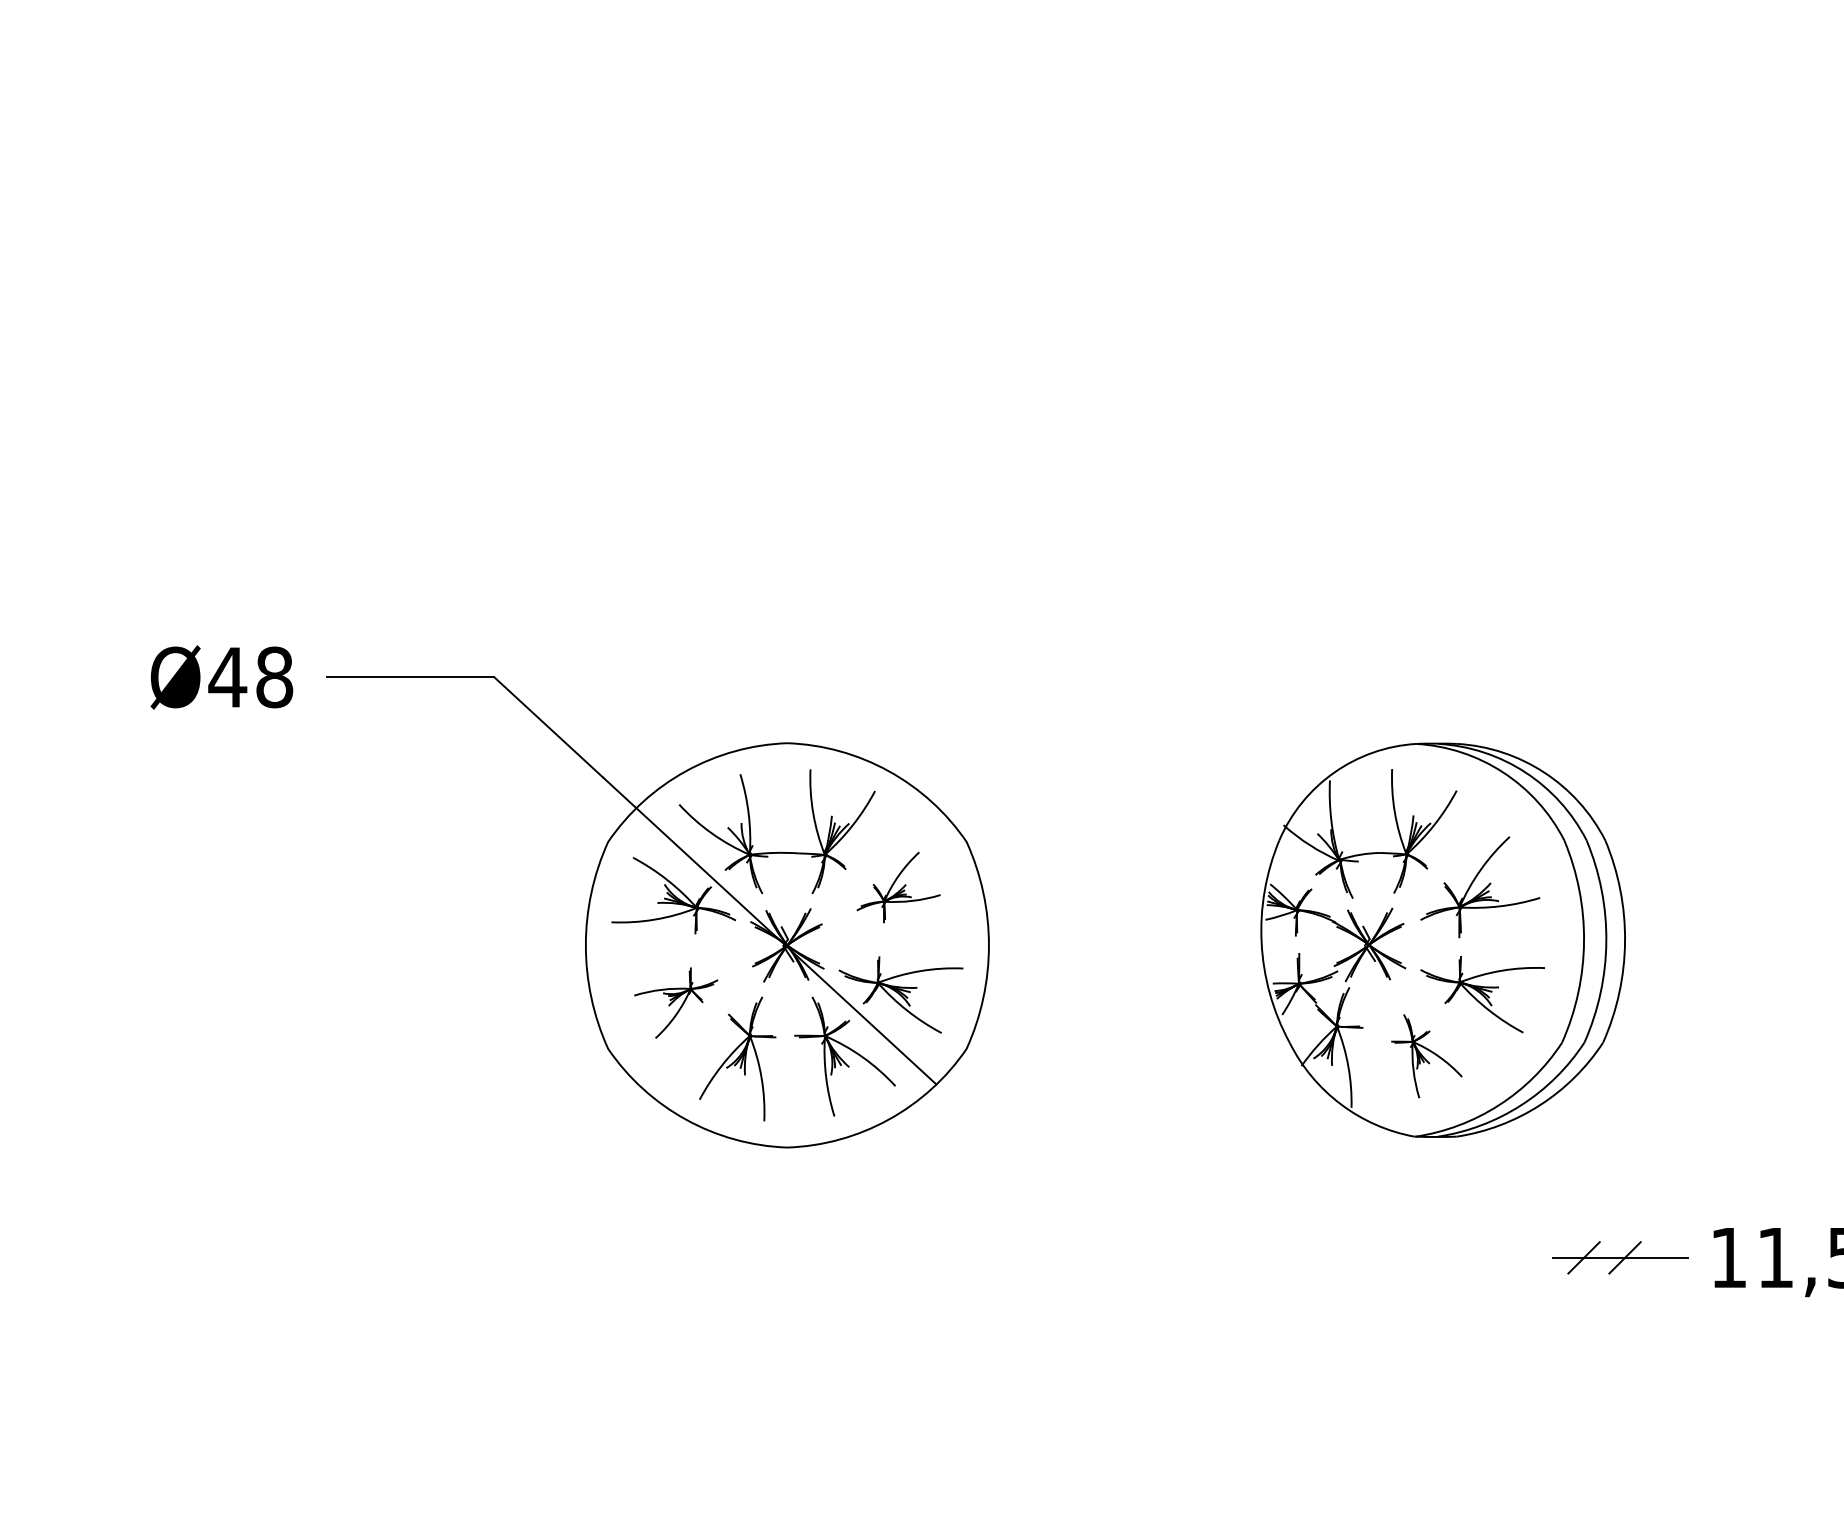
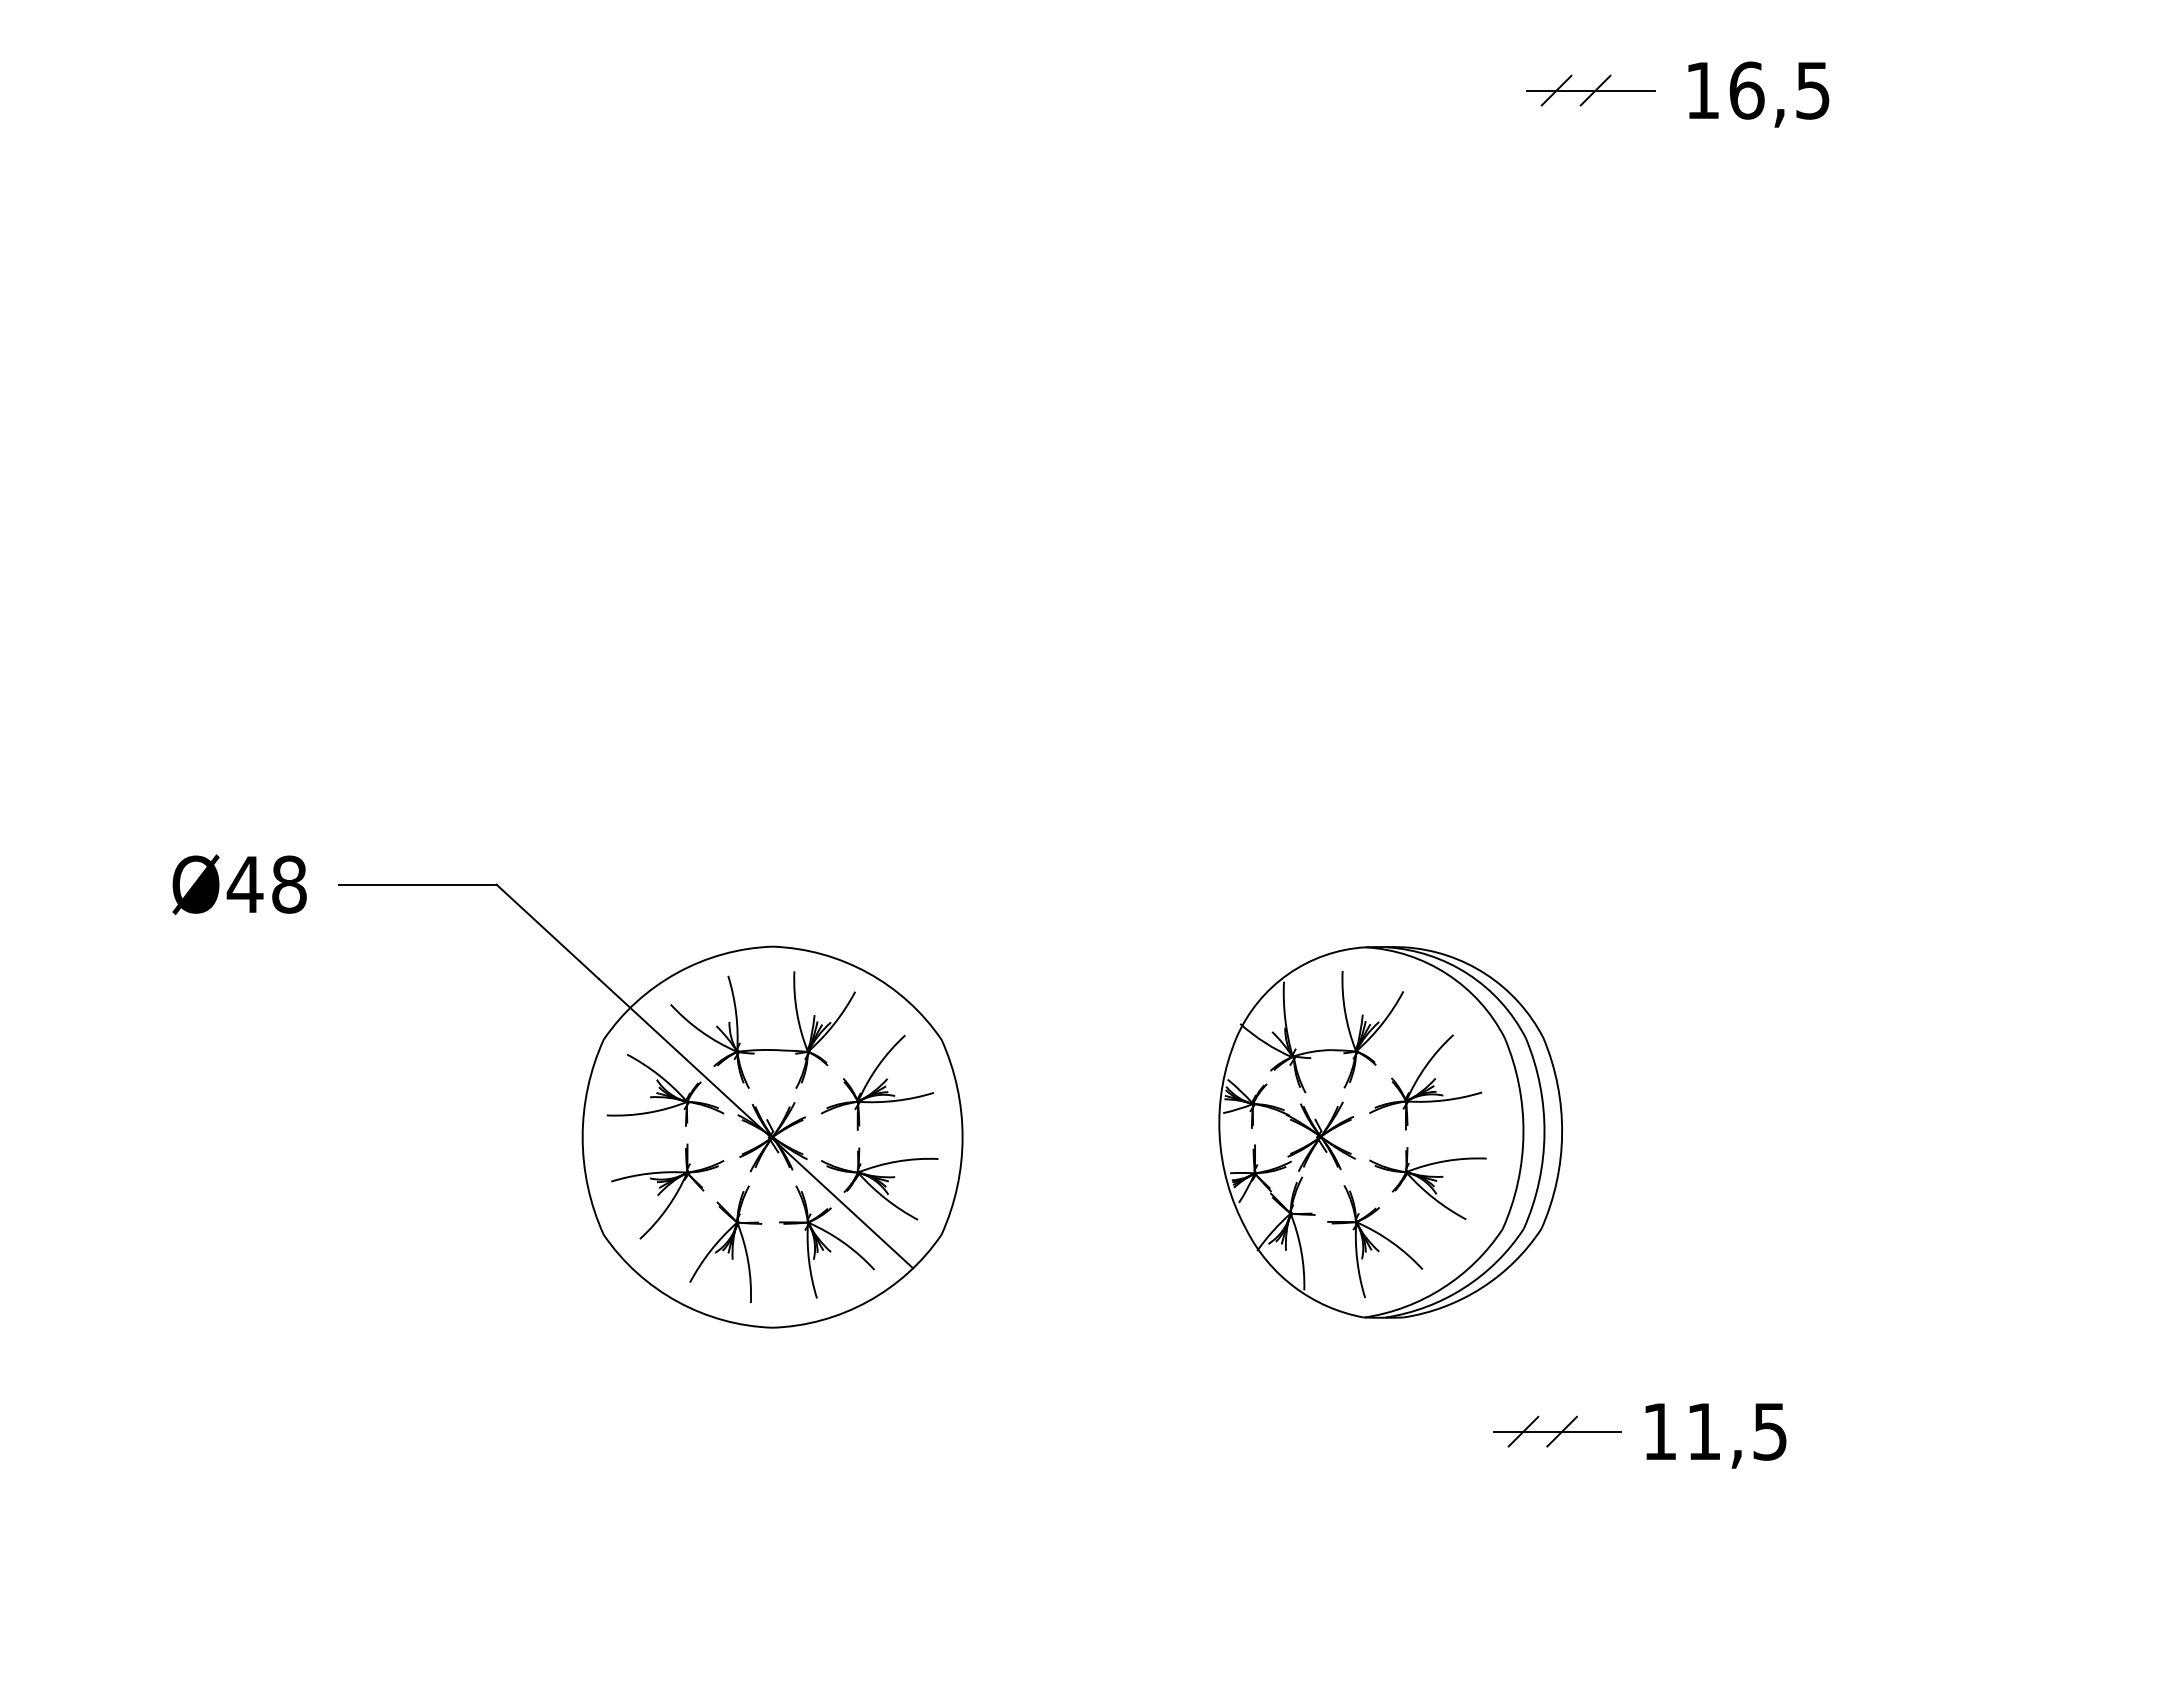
part: (898, 887) -> (877, 1082), size x1.43
part: (675, 1003) -> (667, 1191), size x1.43
part: (1427, 1056) -> (1375, 1241), size x1.43

